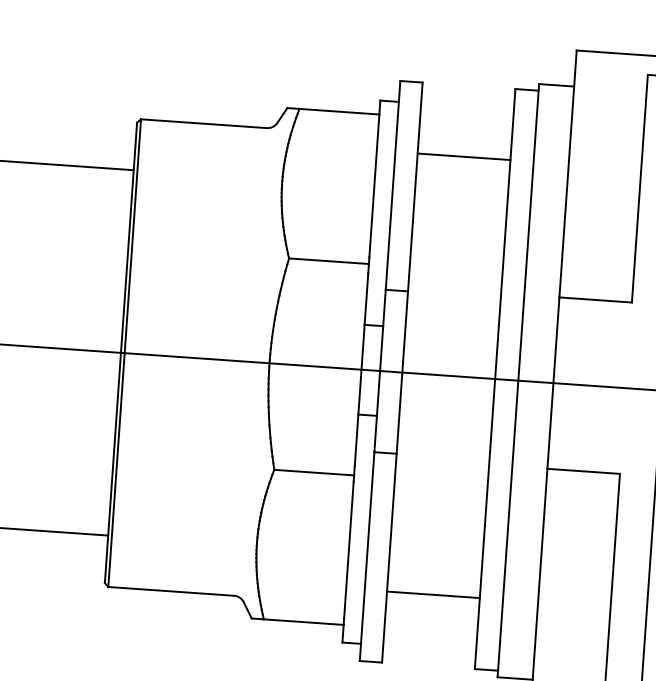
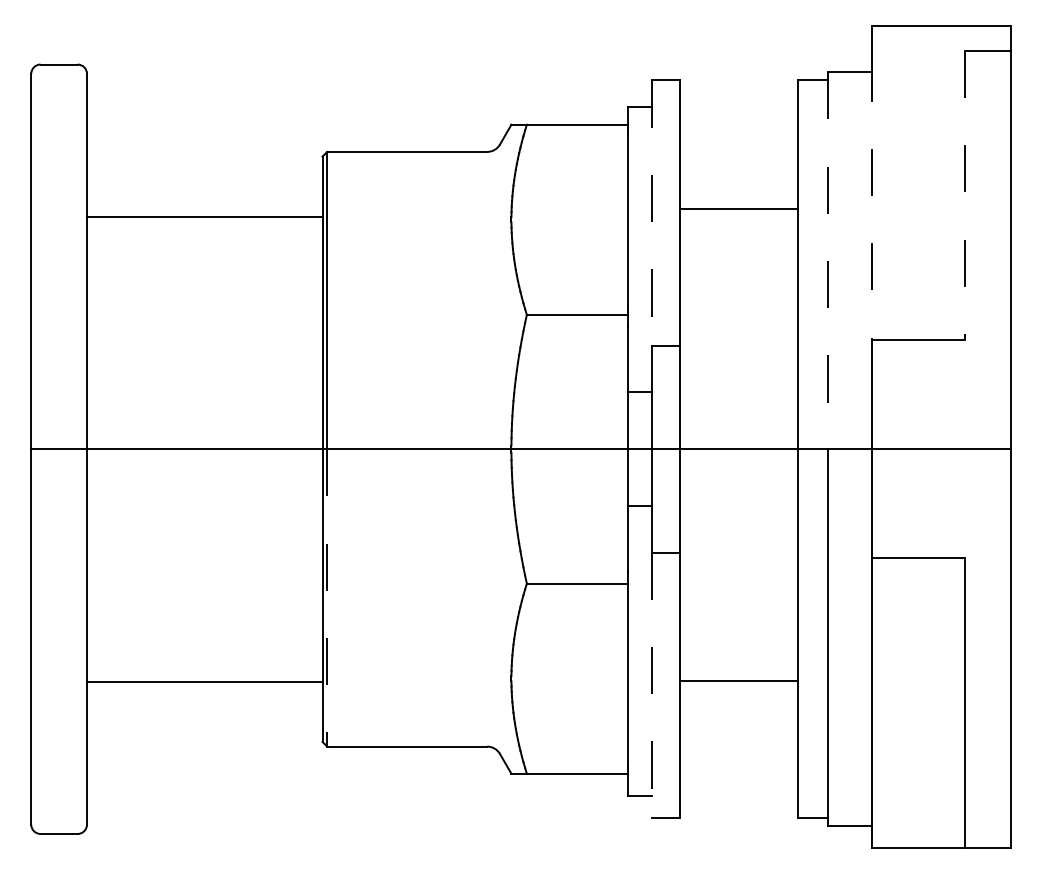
line: (464, 156) -> (739, 208), moved
line: (392, 185) -> (651, 213), solid -> dashed
line: (567, 185) -> (872, 197), solid -> dashed
line: (639, 188) -> (964, 195), solid -> dashed
line: (528, 232) -> (827, 260), solid -> dashed
line: (116, 469) -> (327, 597), solid -> dashed
line: (366, 556) -> (651, 685), solid -> dashed
line: (433, 594) -> (739, 680), moved

